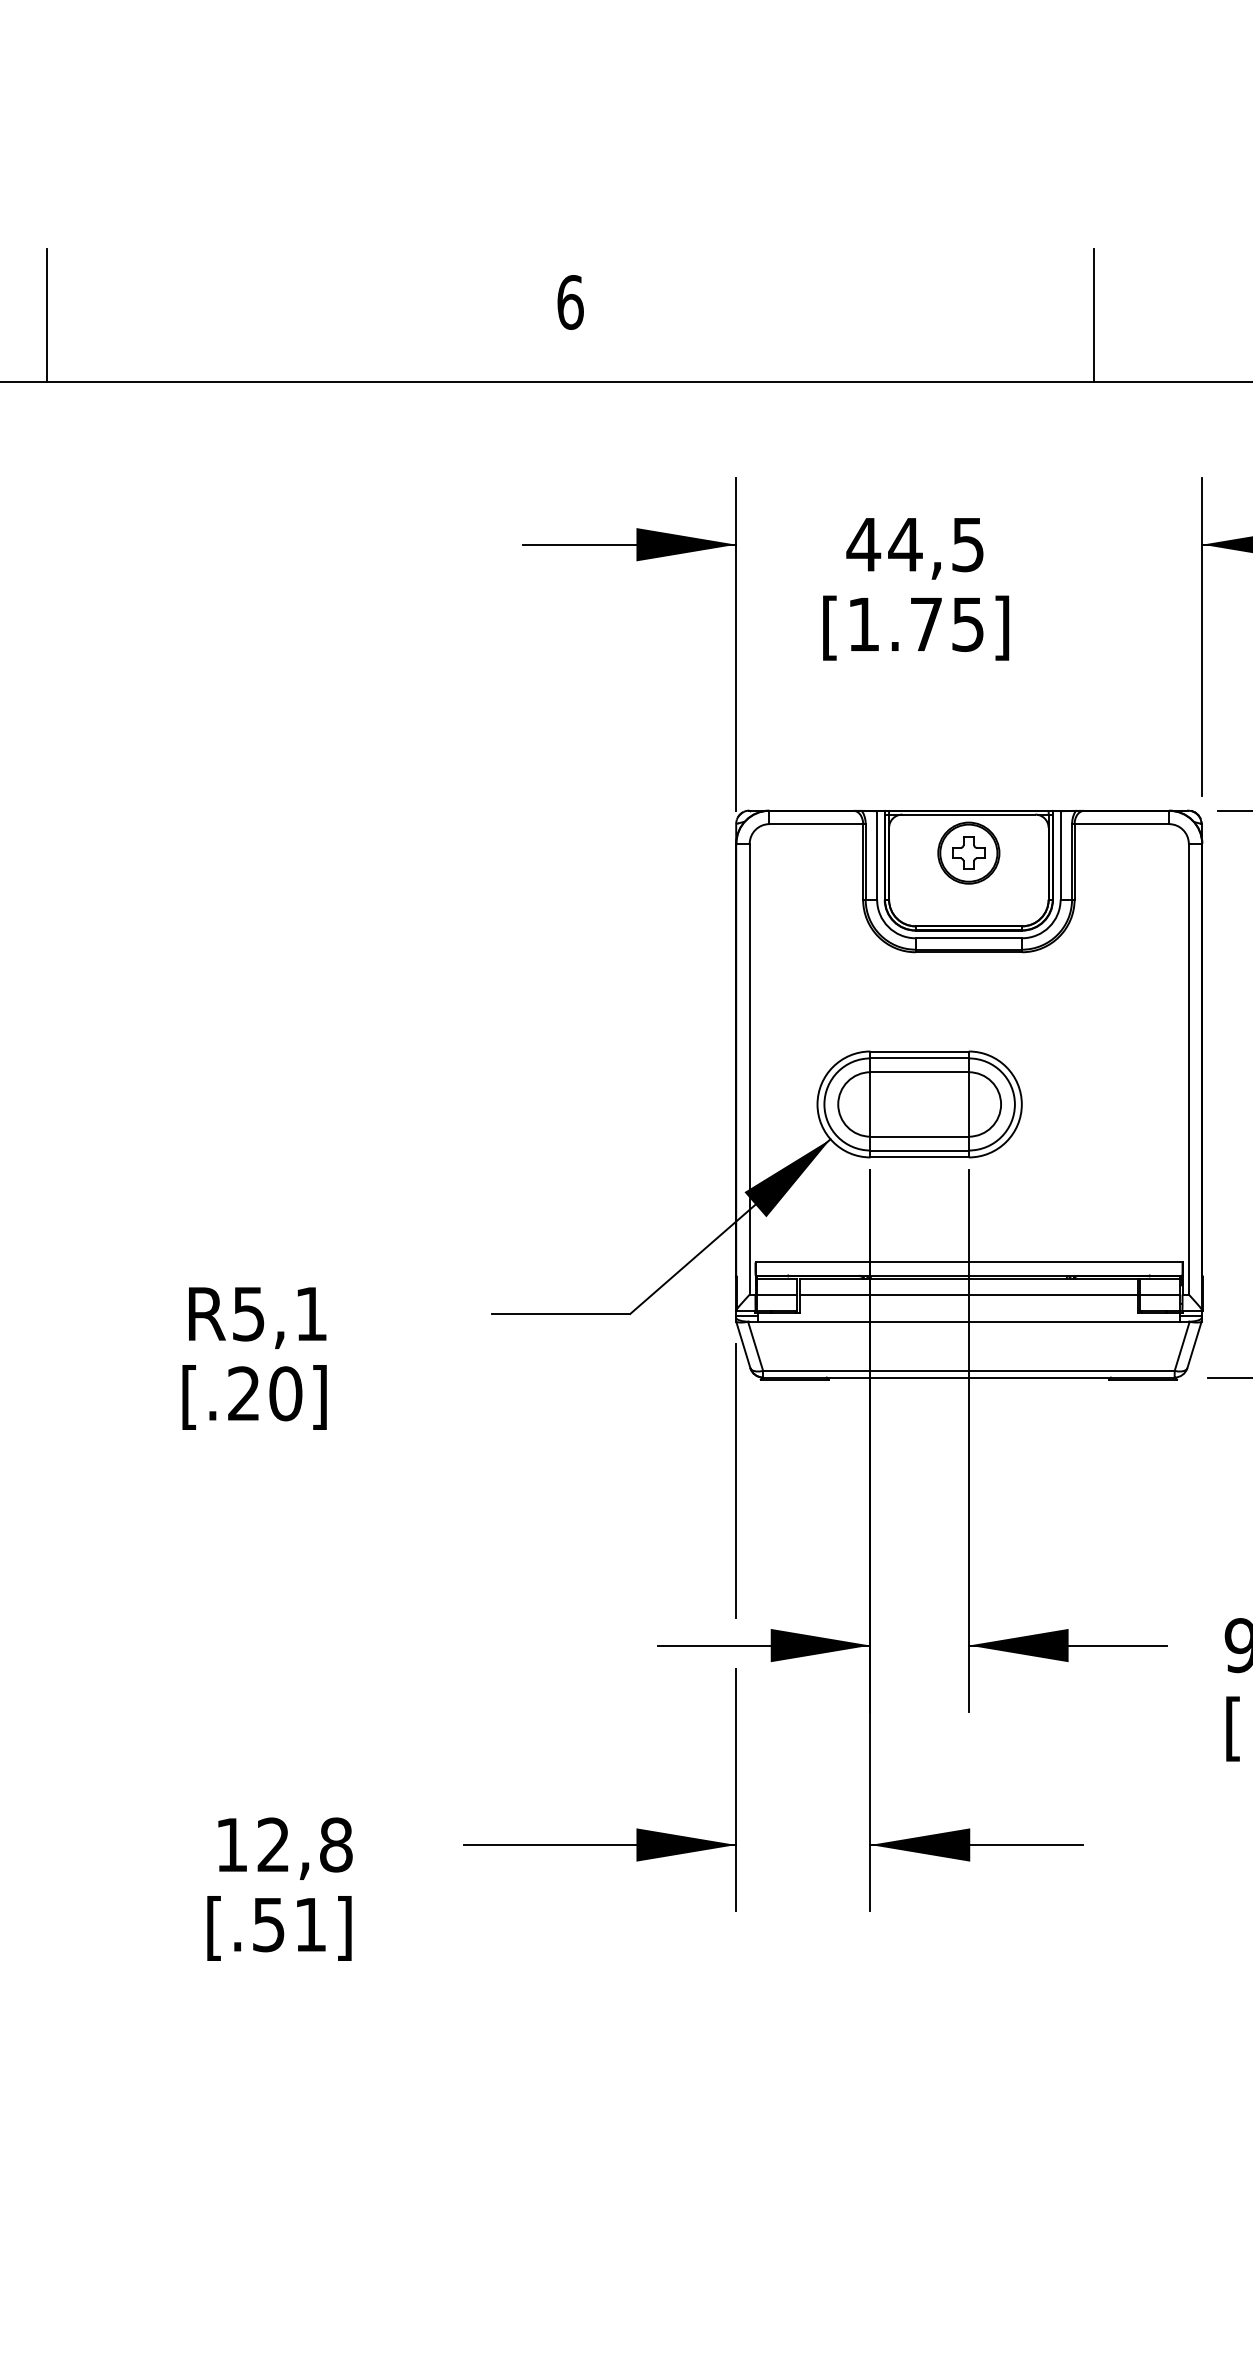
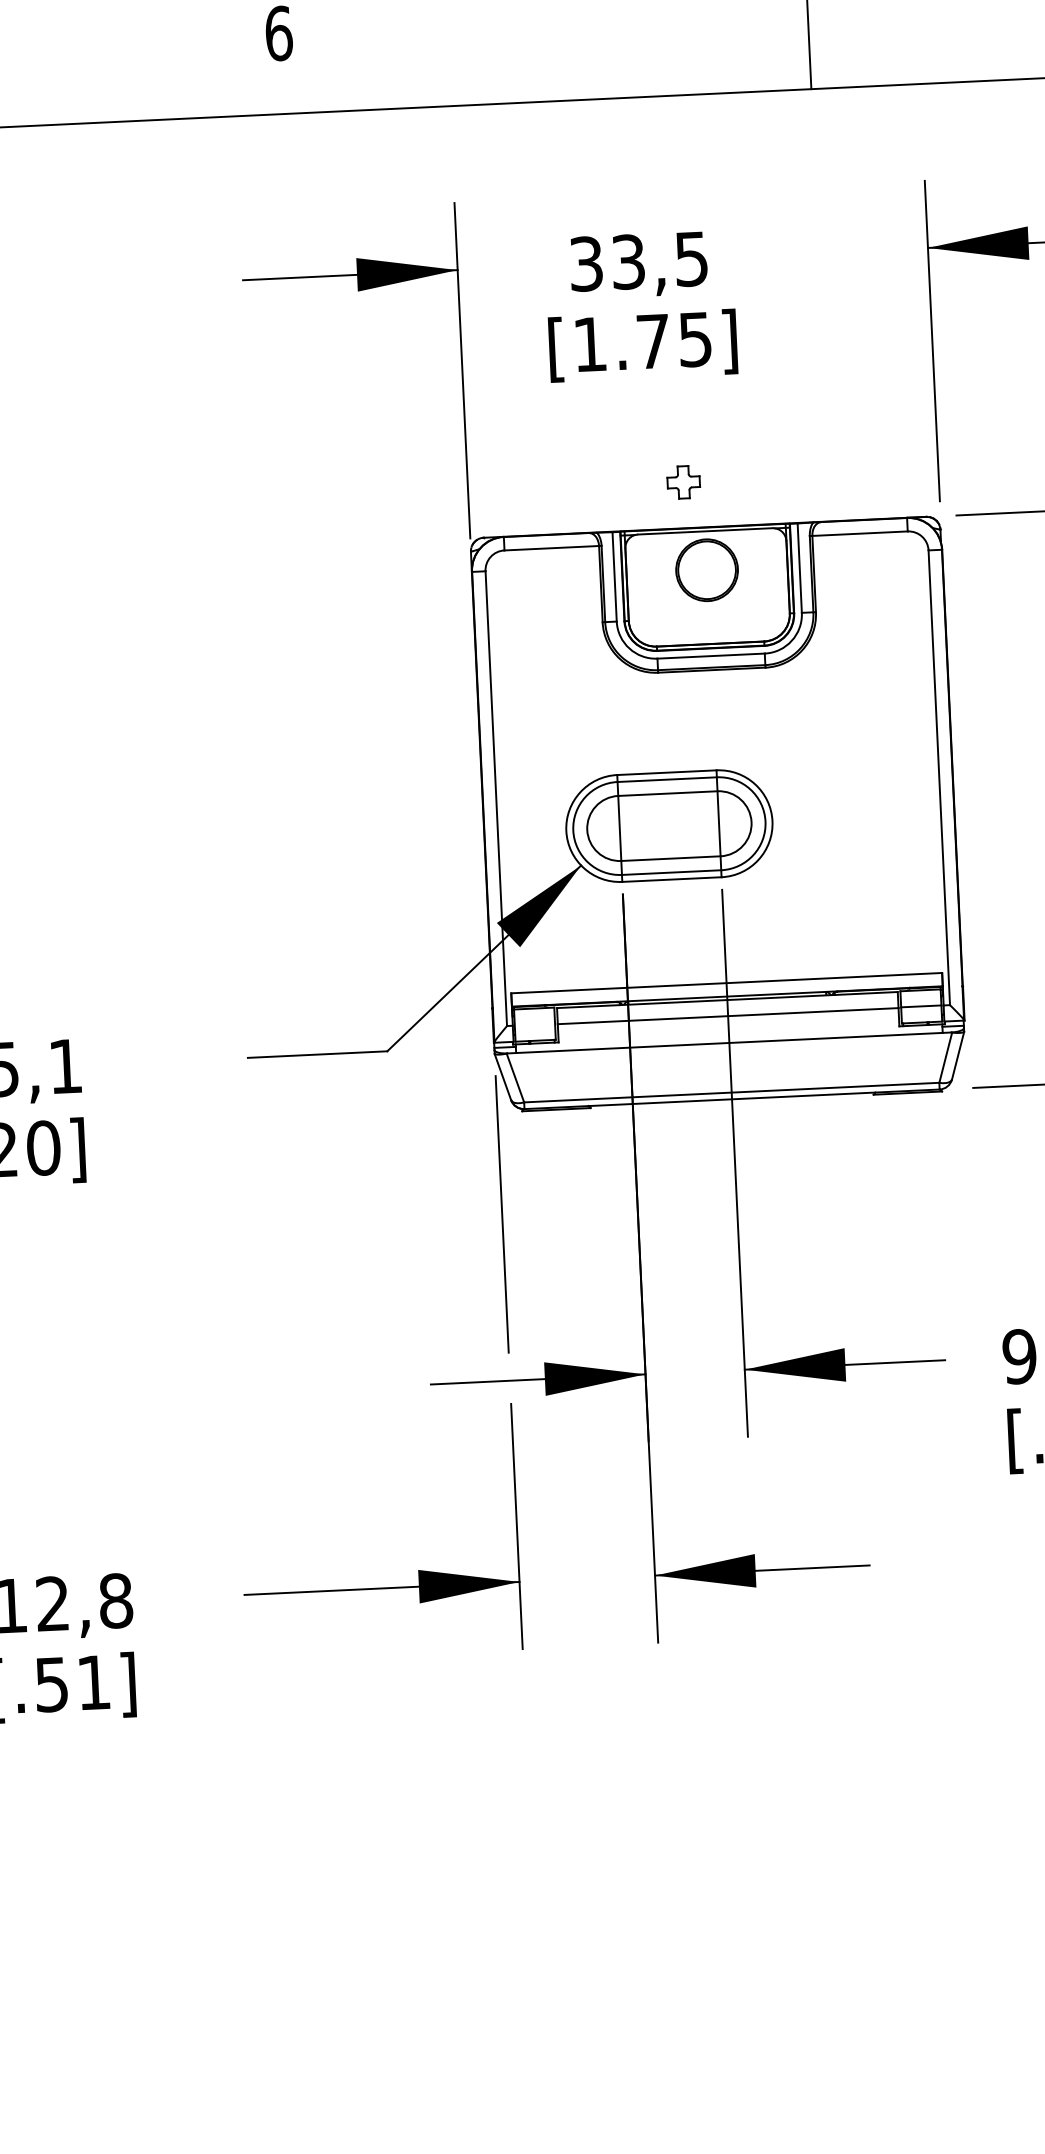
text: (884, 544) -> (607, 262), 44,5 -> 33,5
part: (968, 852) -> (683, 481), moved
line: (777, 1294) -> (535, 1024), removed

